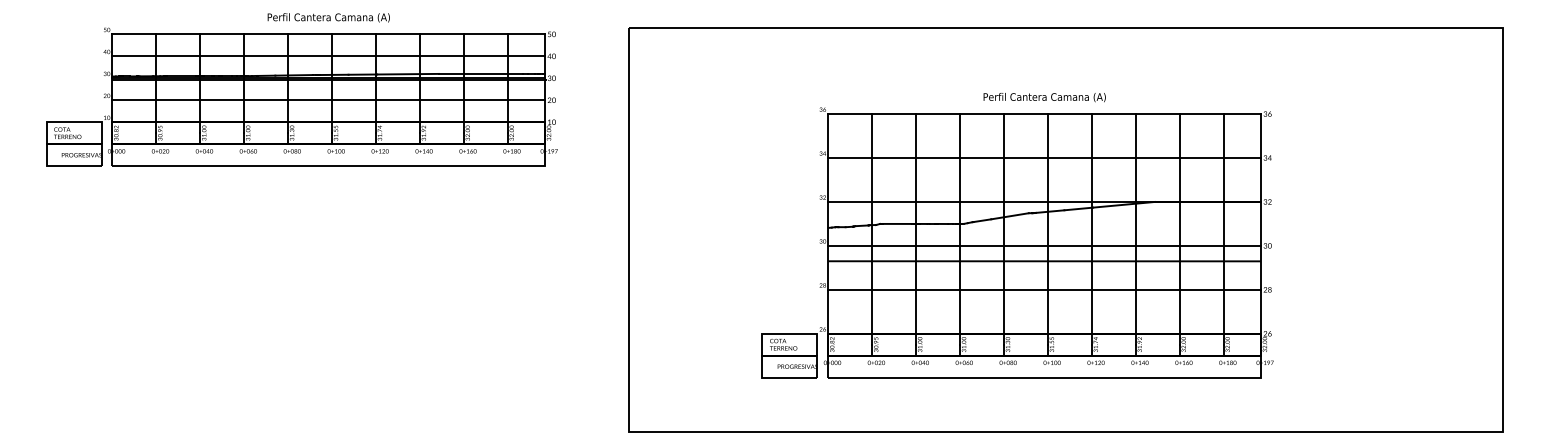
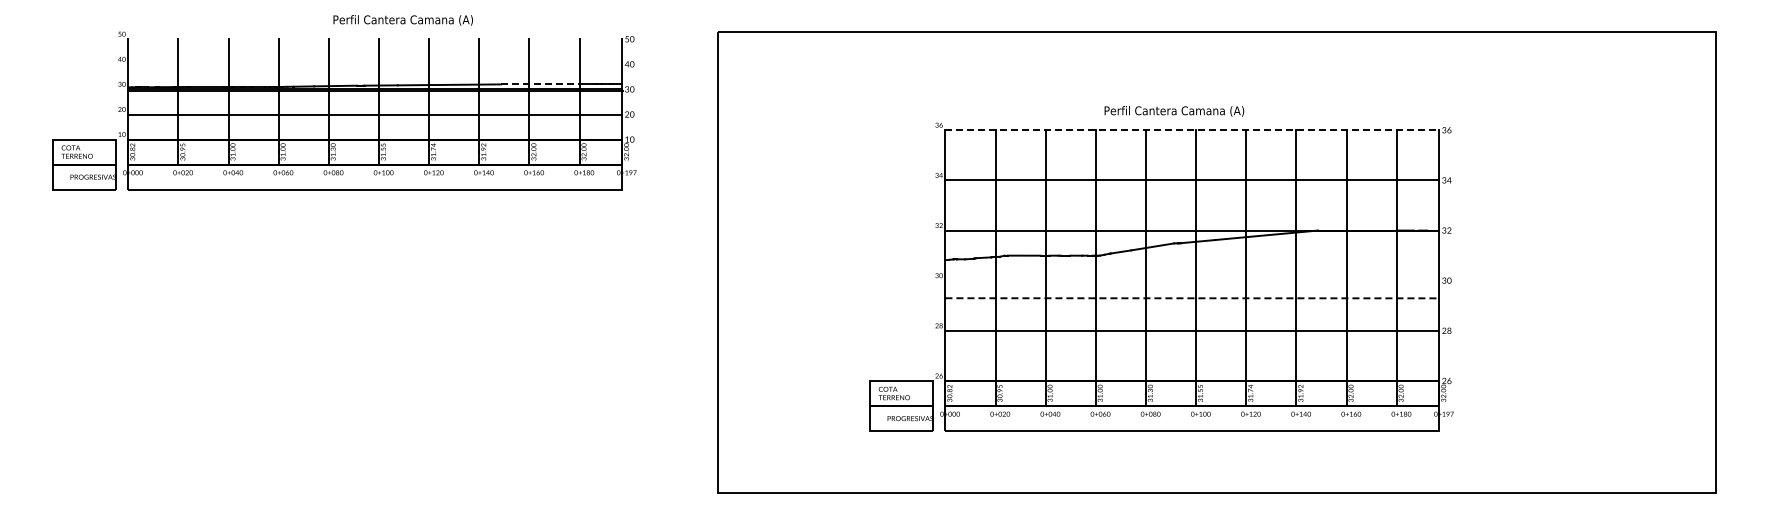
text: (328, 17) -> (402, 20), moved
line: (329, 34) -> (375, 39), removed
line: (329, 56) -> (375, 64), removed
line: (473, 74) -> (540, 84), solid -> dashed
text: (1044, 97) -> (1174, 111), moved
line: (1044, 114) -> (1192, 130), solid -> dashed
line: (1044, 245) -> (1192, 280), removed
line: (1044, 261) -> (1192, 298), solid -> dashed

